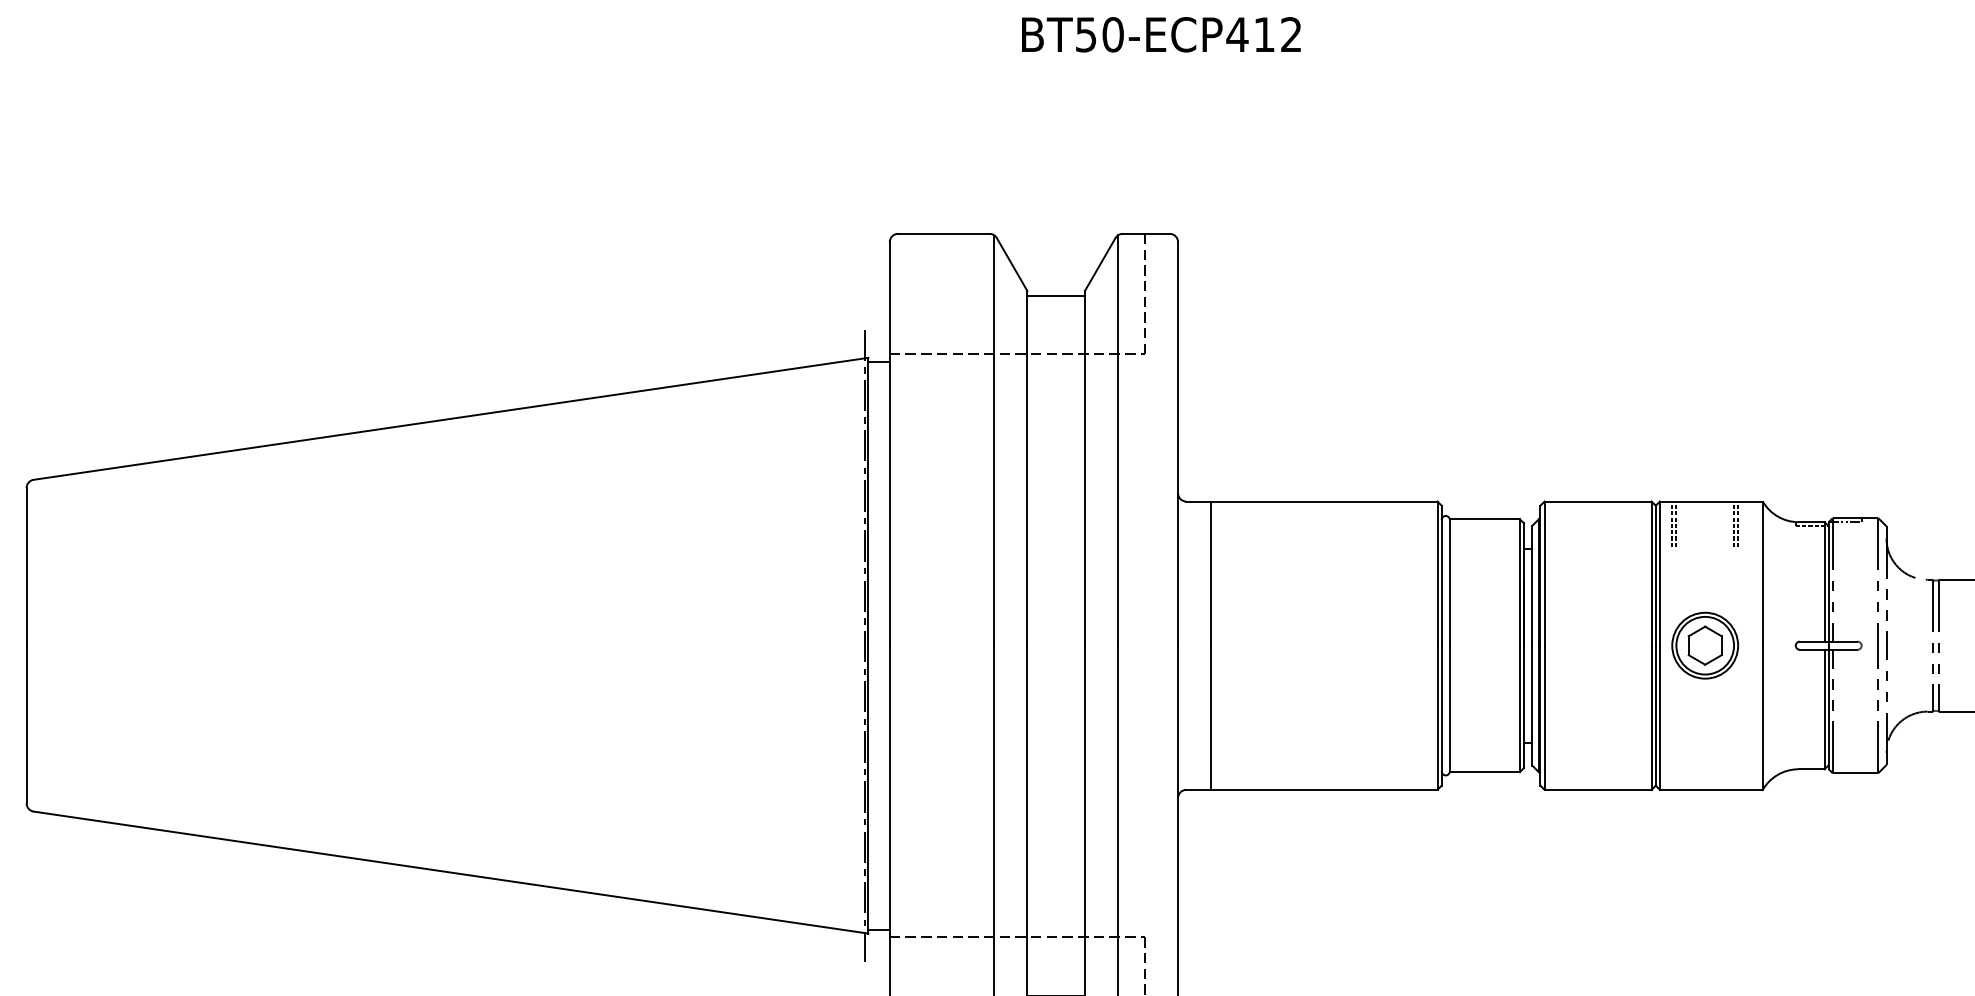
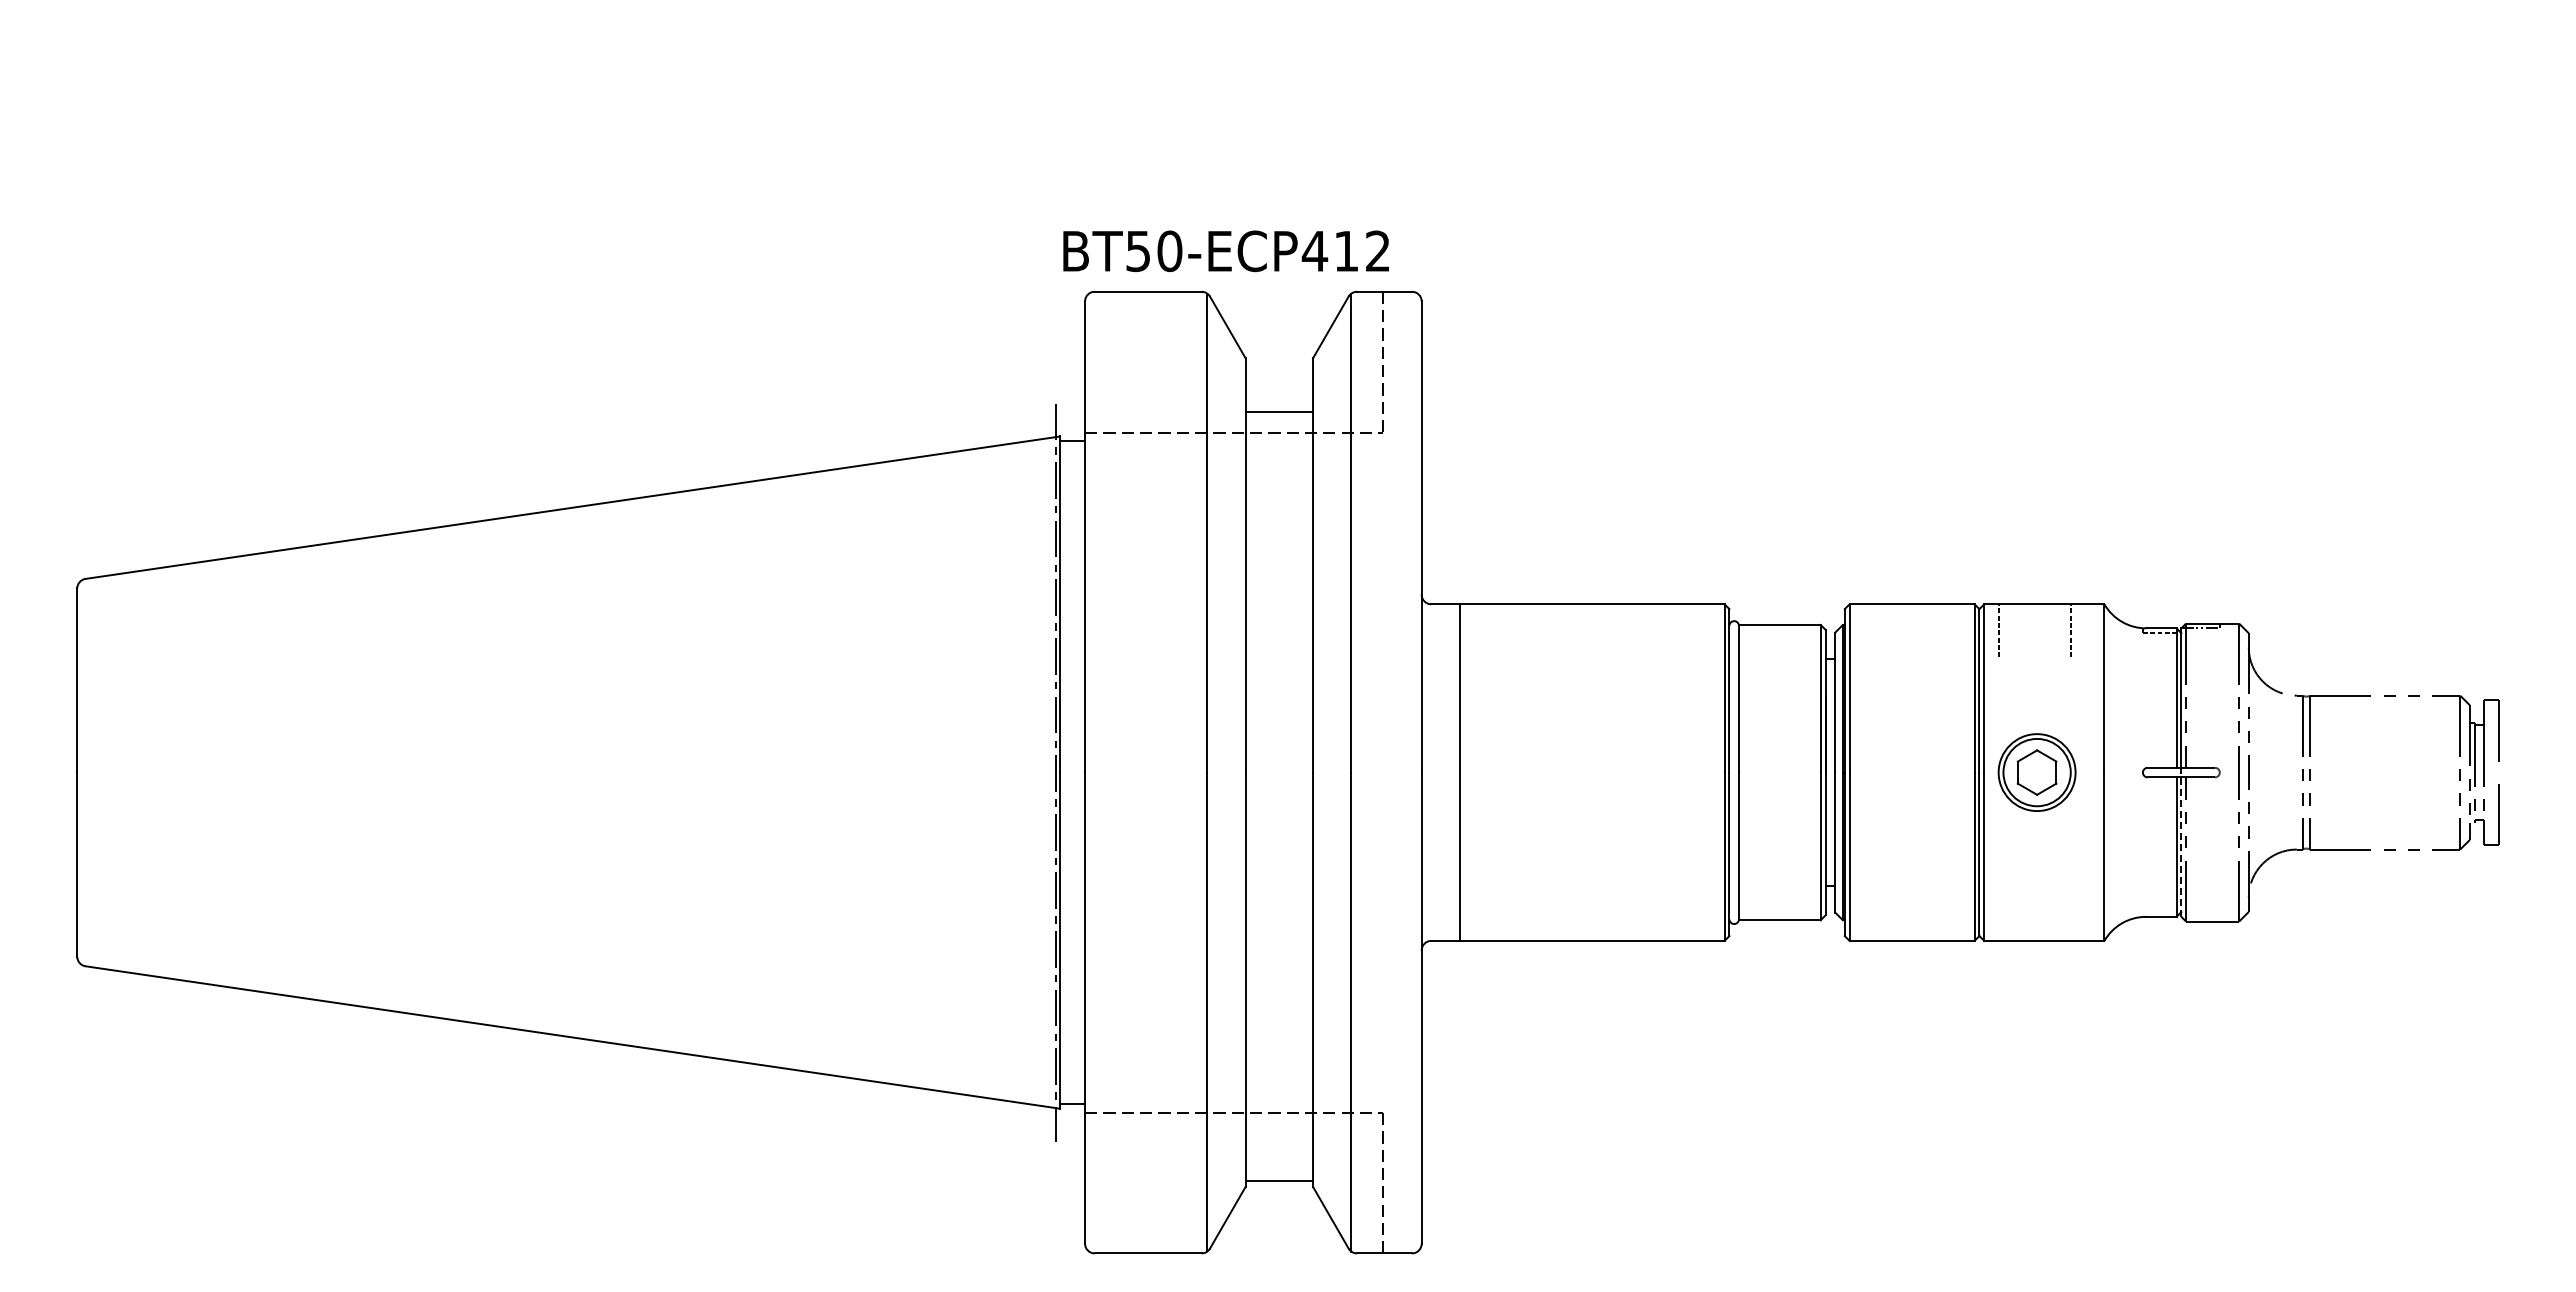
text: (1160, 34) -> (1225, 251), moved
line: (1056, 295) -> (1279, 411), moved
line: (1676, 524) -> (2003, 630), removed
line: (1738, 524) -> (2075, 630), removed
line: (1828, 707) -> (2181, 844), solid -> dashed

